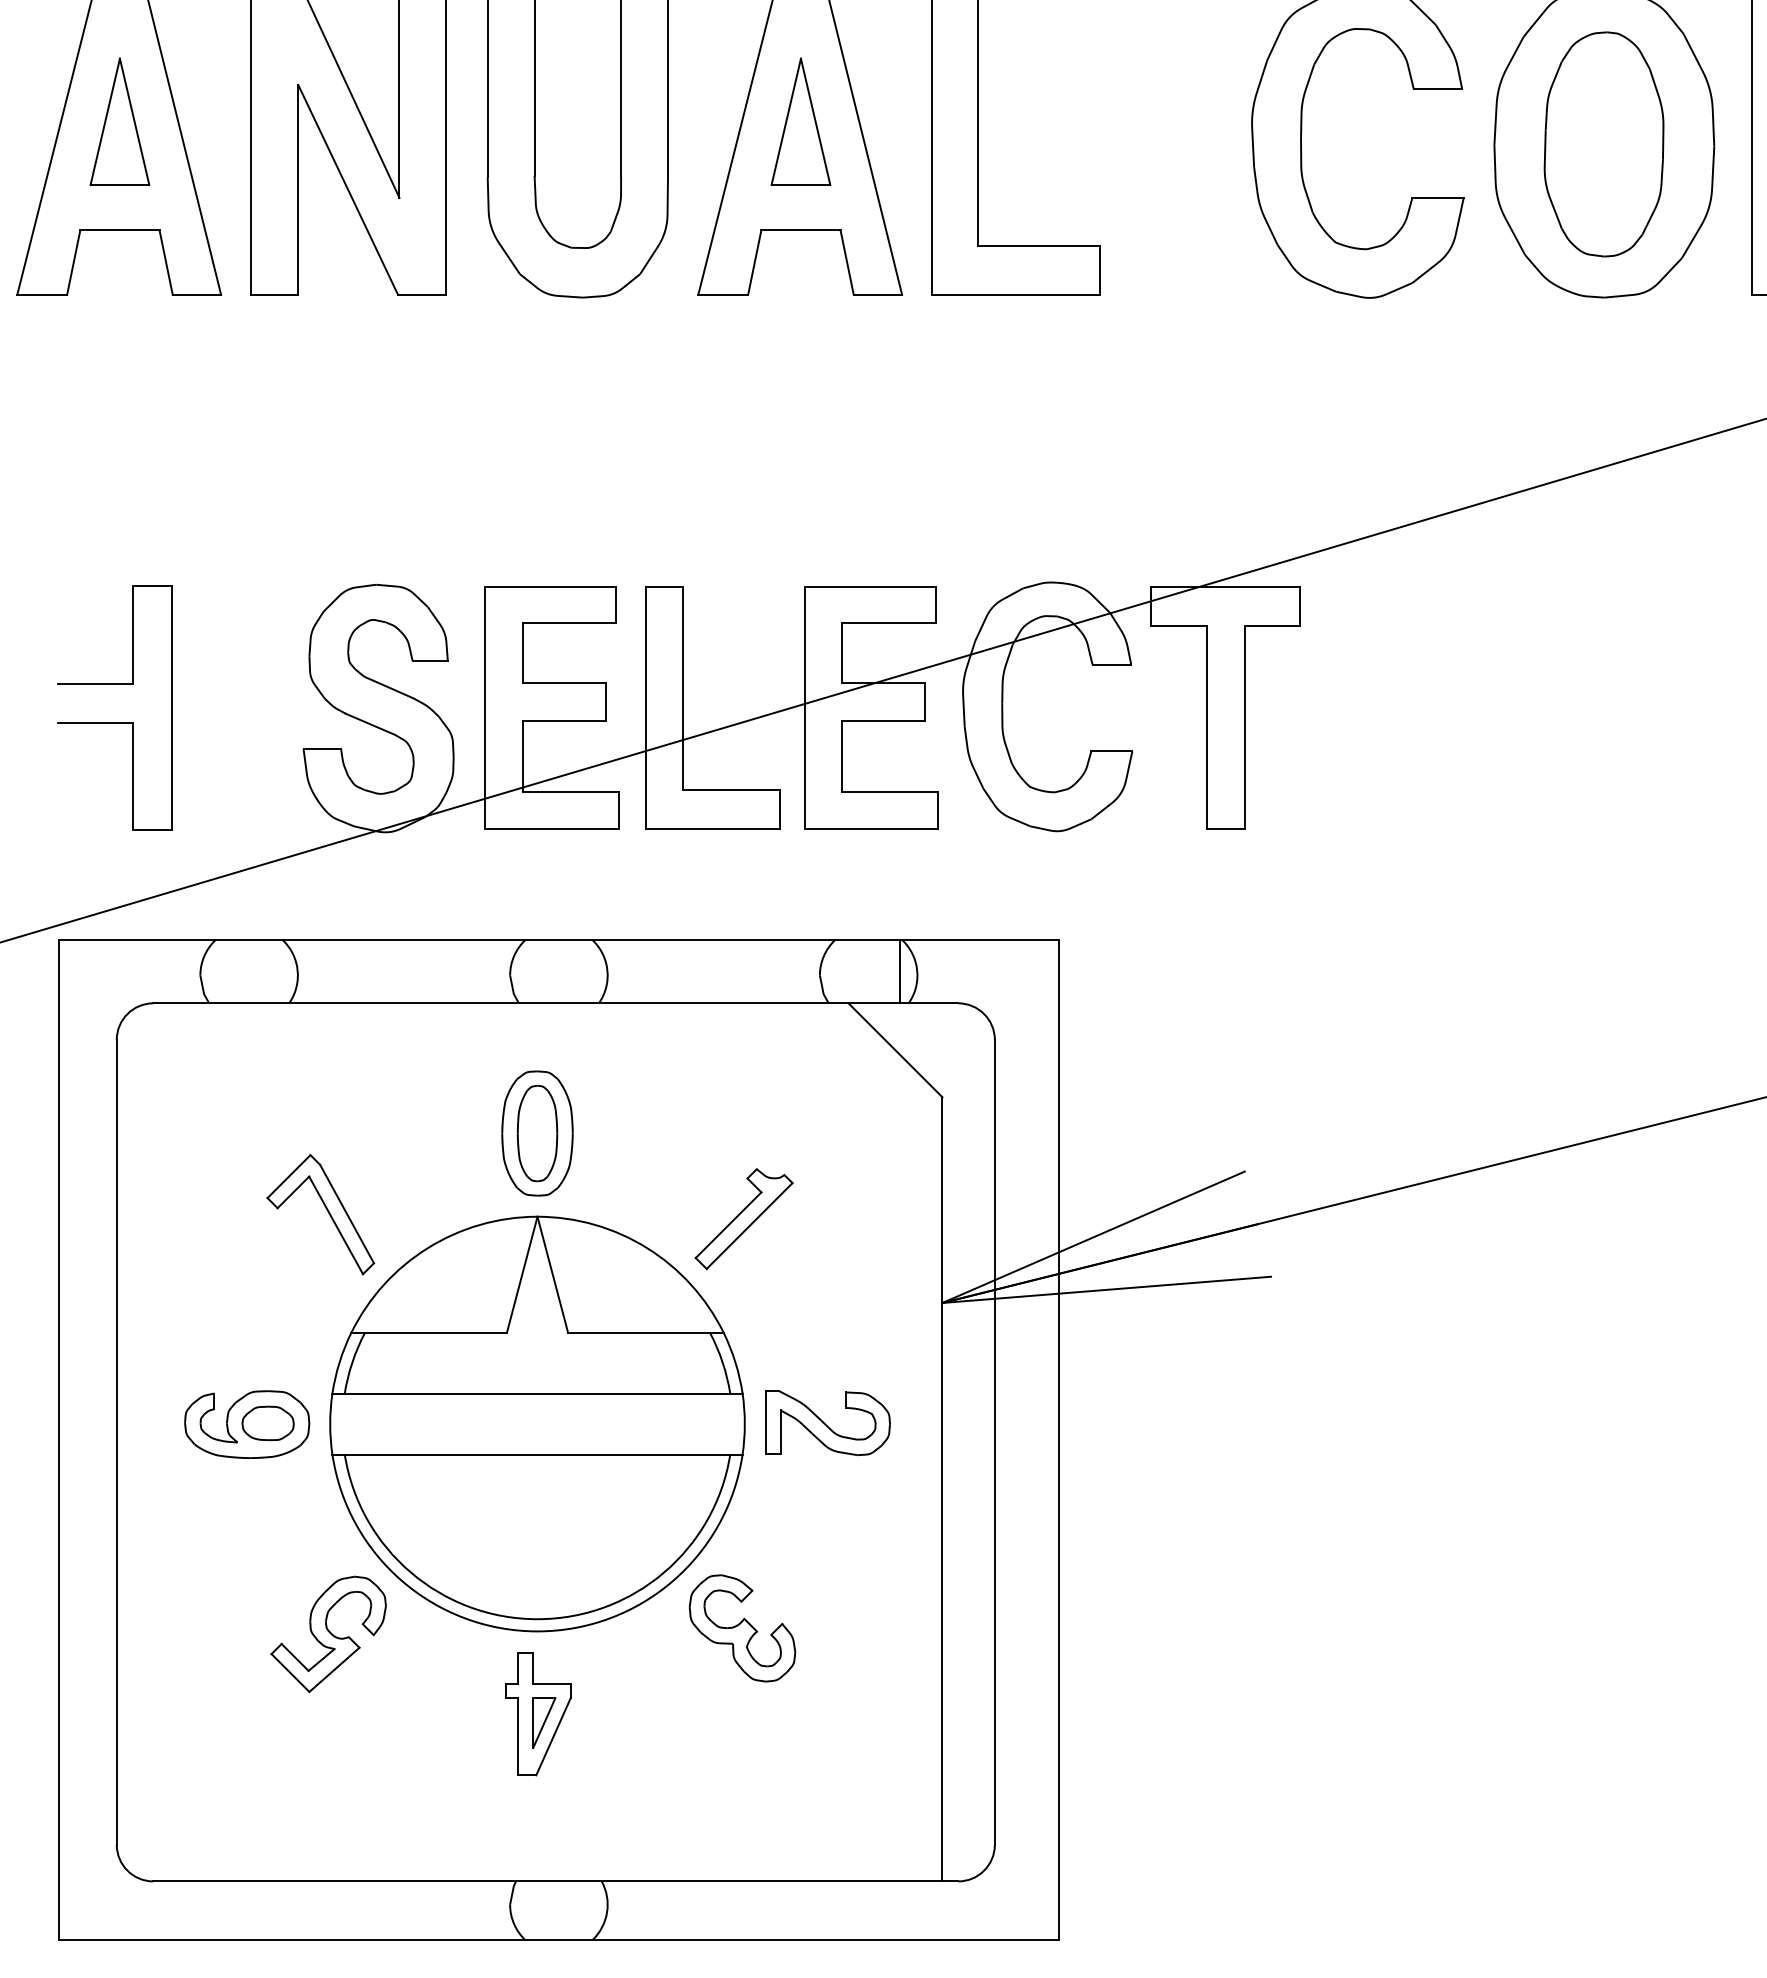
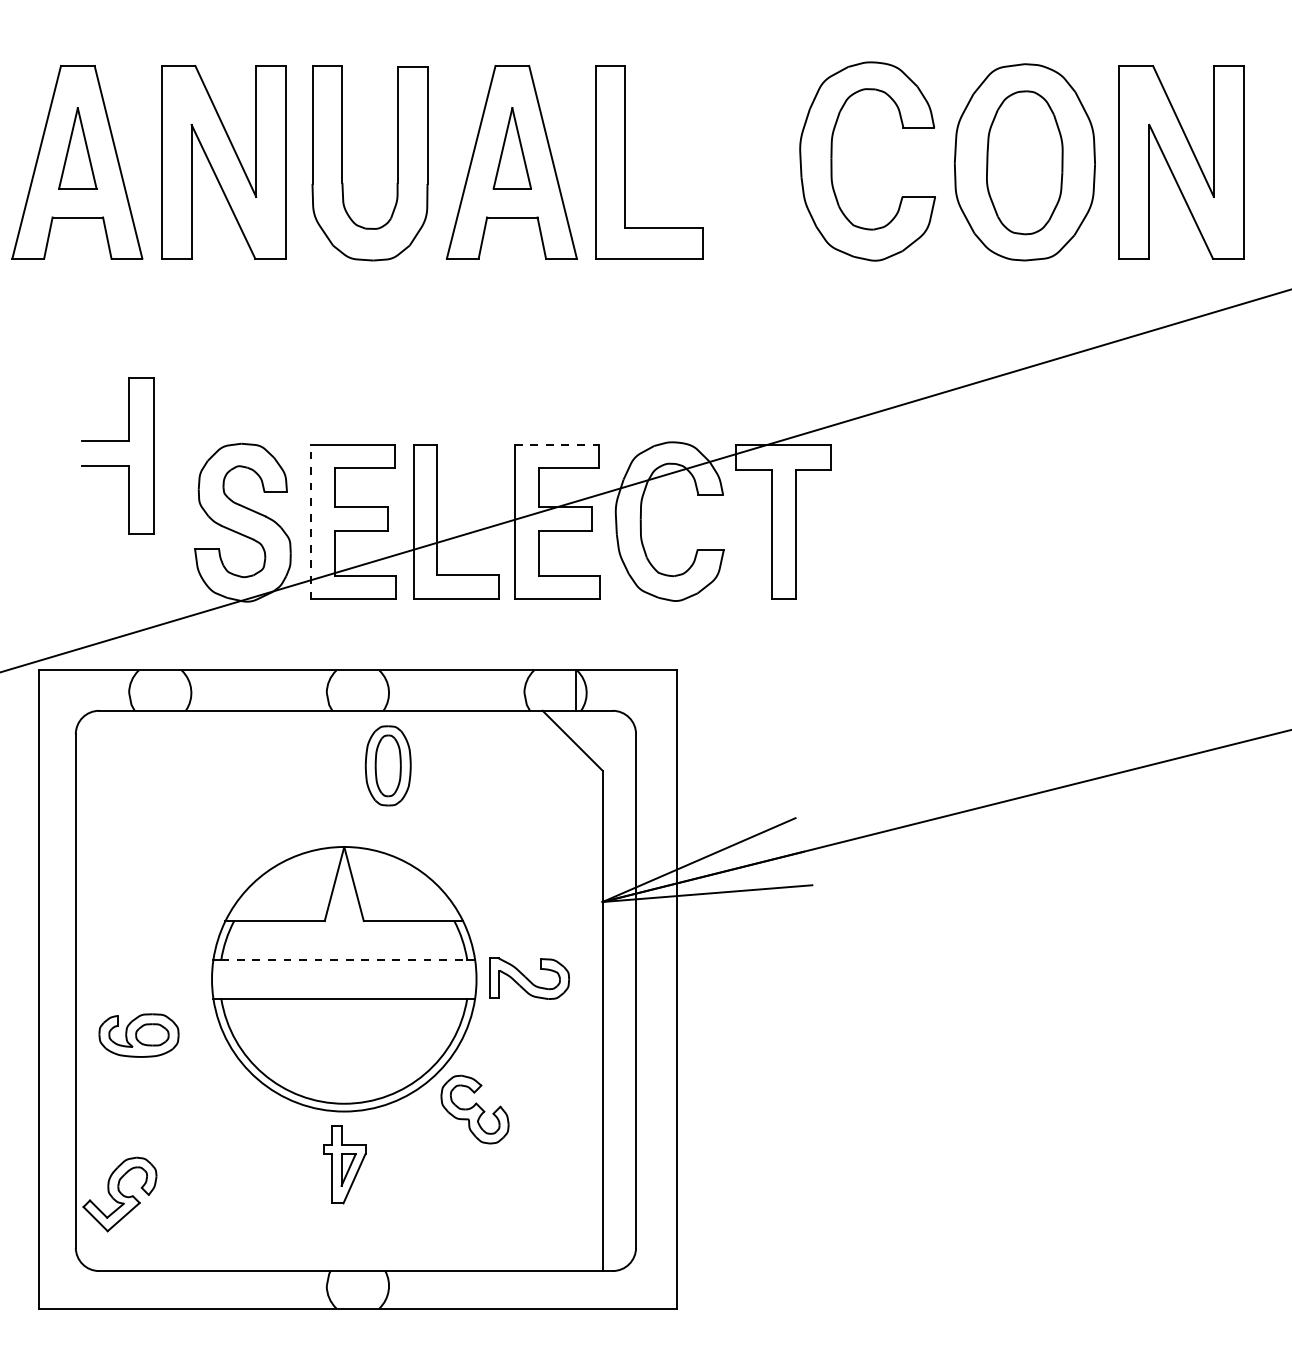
line: (870, 587) -> (556, 445), solid -> dashed
line: (484, 706) -> (310, 521), solid -> dashed
part: (114, 722) -> (117, 465), moved
part: (536, 1132) -> (387, 765), moved
part: (320, 1214) -> (205, 845), removed
part: (744, 1219) -> (476, 848), removed
line: (537, 1393) -> (344, 959), solid -> dashed
part: (246, 1424) -> (138, 1035), moved
part: (327, 1634) -> (119, 1194), moved

